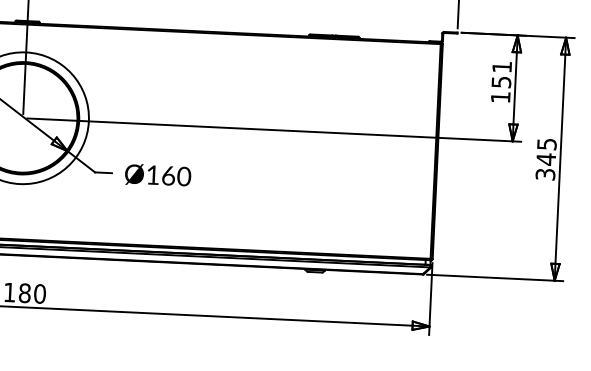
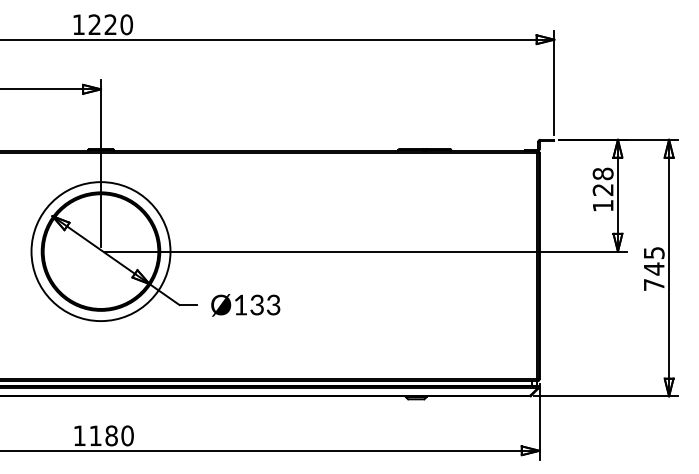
text: (501, 74) -> (602, 181), 151 -> 128
text: (544, 174) -> (653, 284), 345 -> 745
text: (176, 175) -> (265, 304), Ø160 -> Ø133

